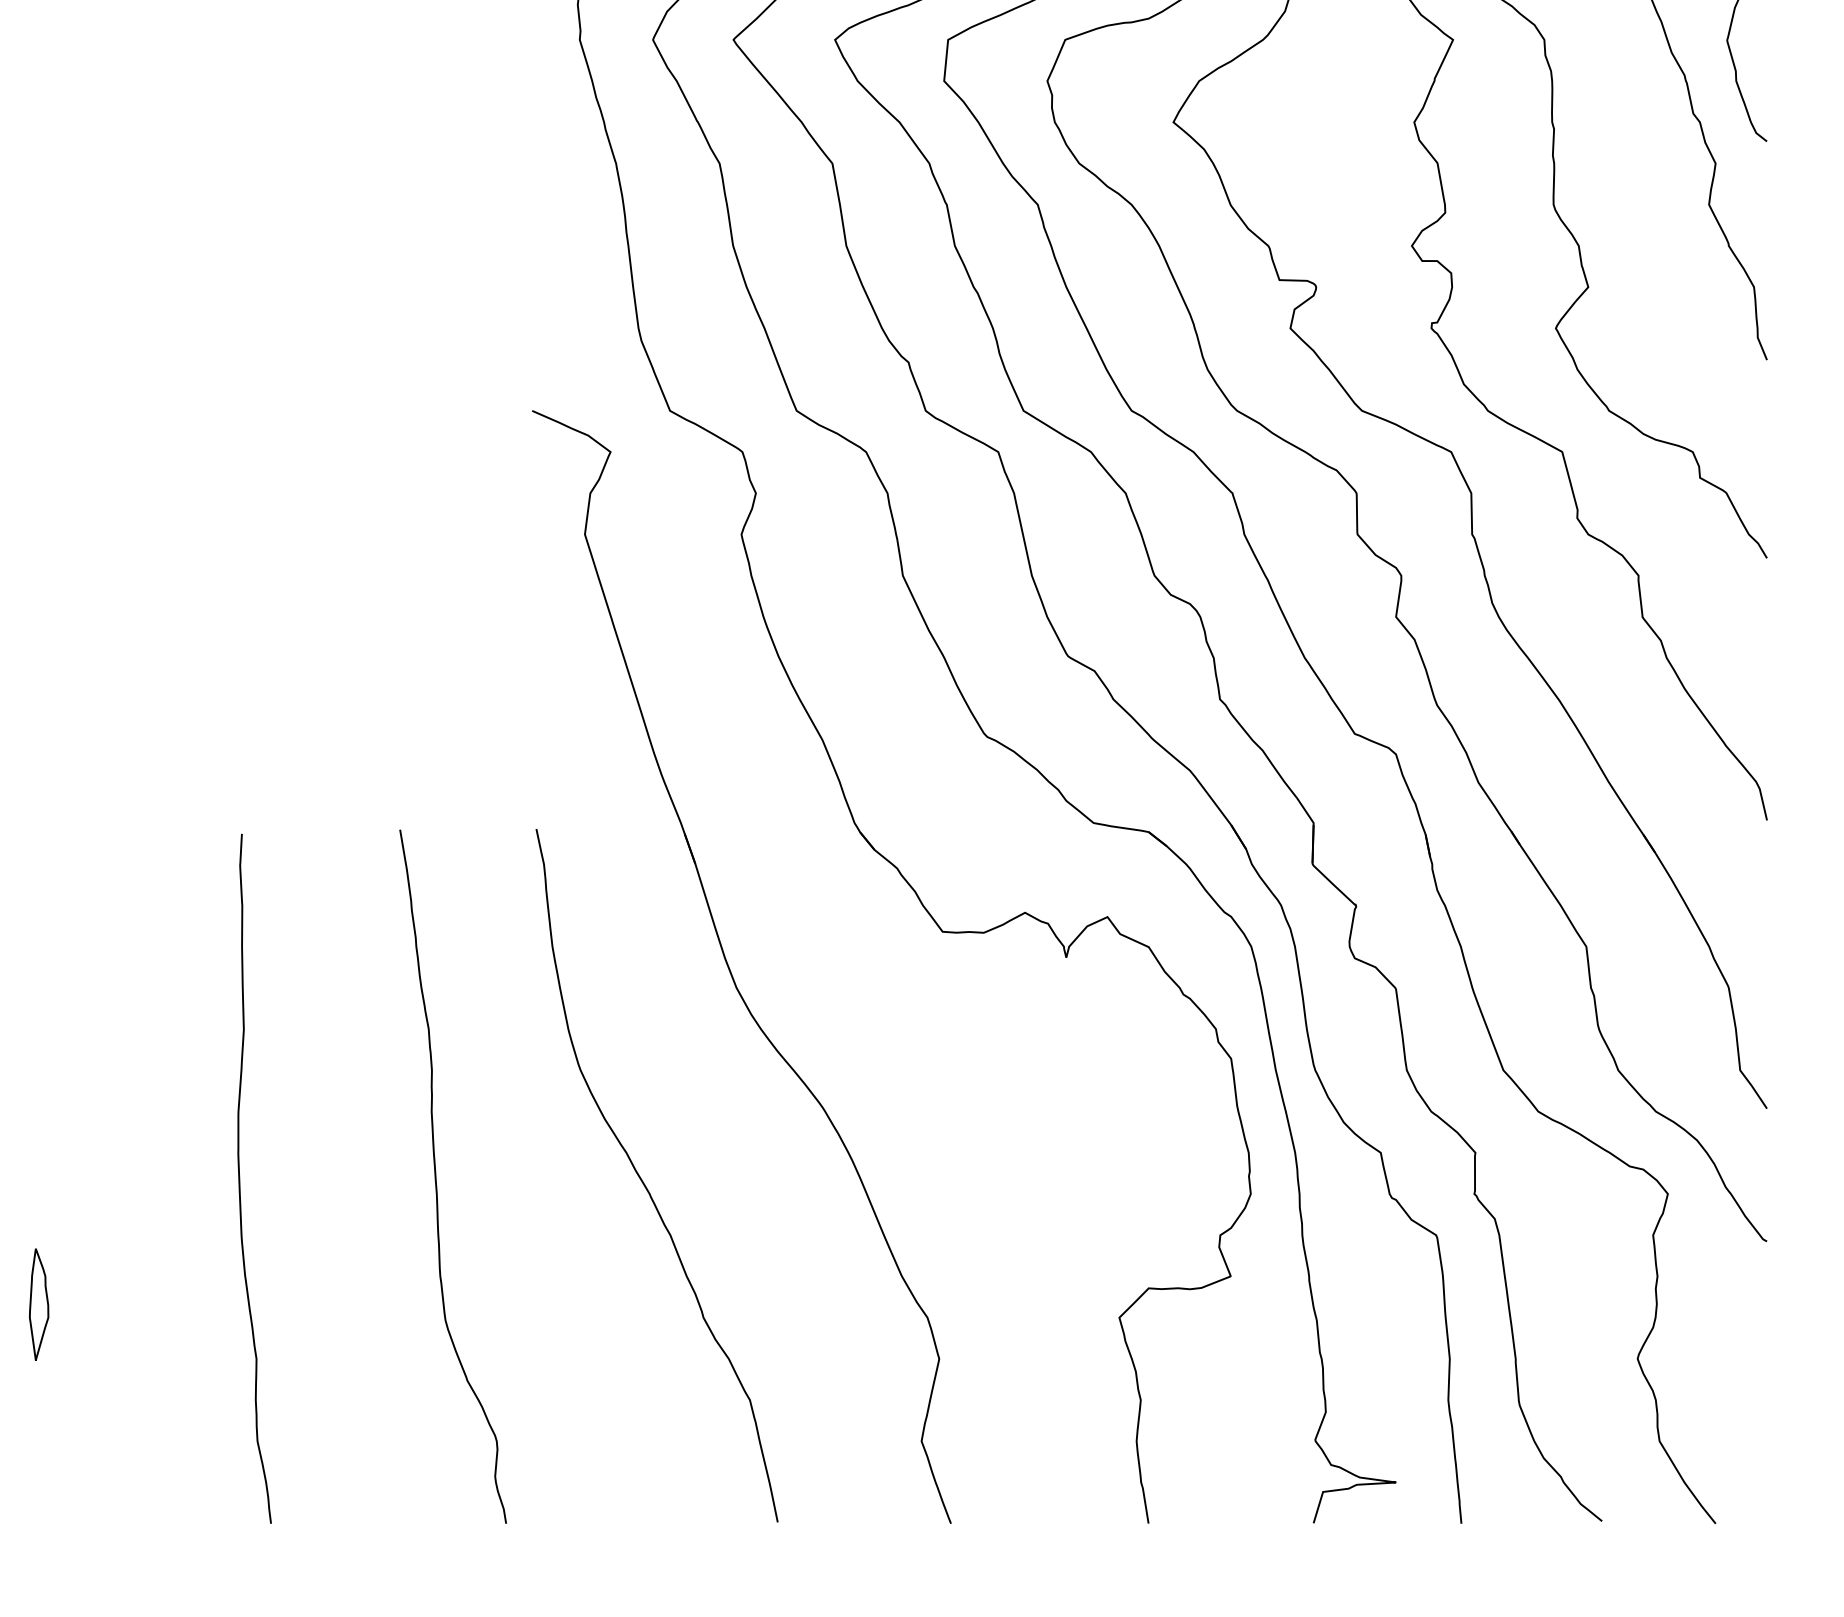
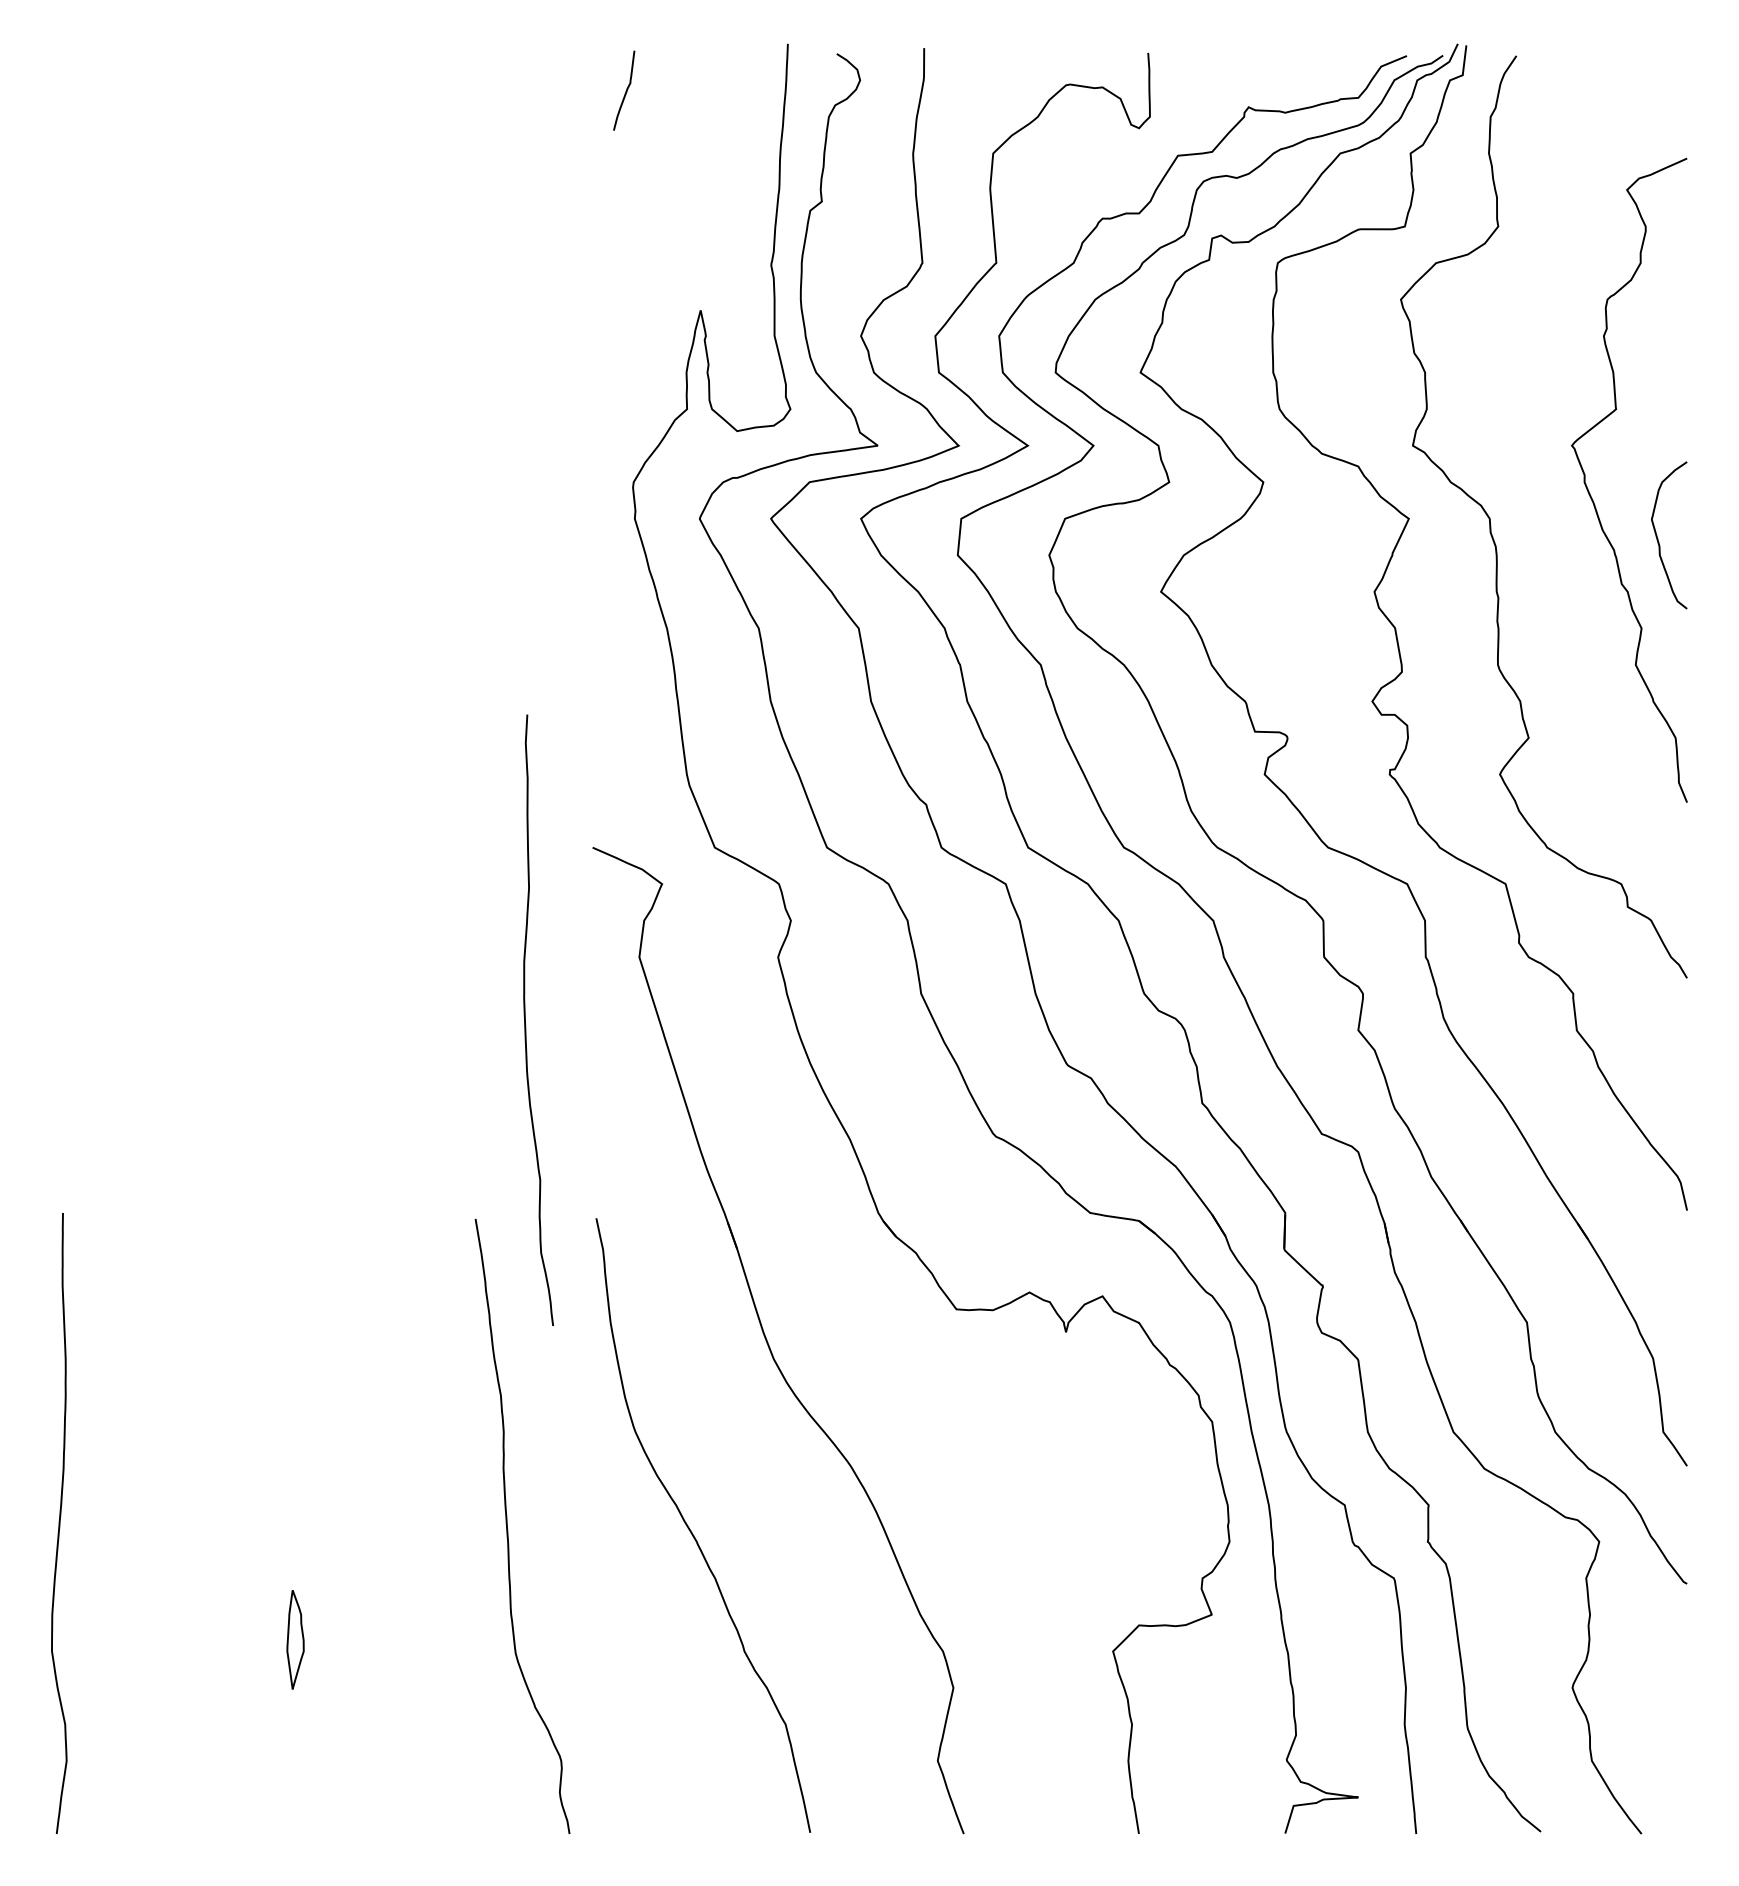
curve: (239, 1177) -> (525, 1019), moved
part: (39, 1304) -> (295, 1639), moved

